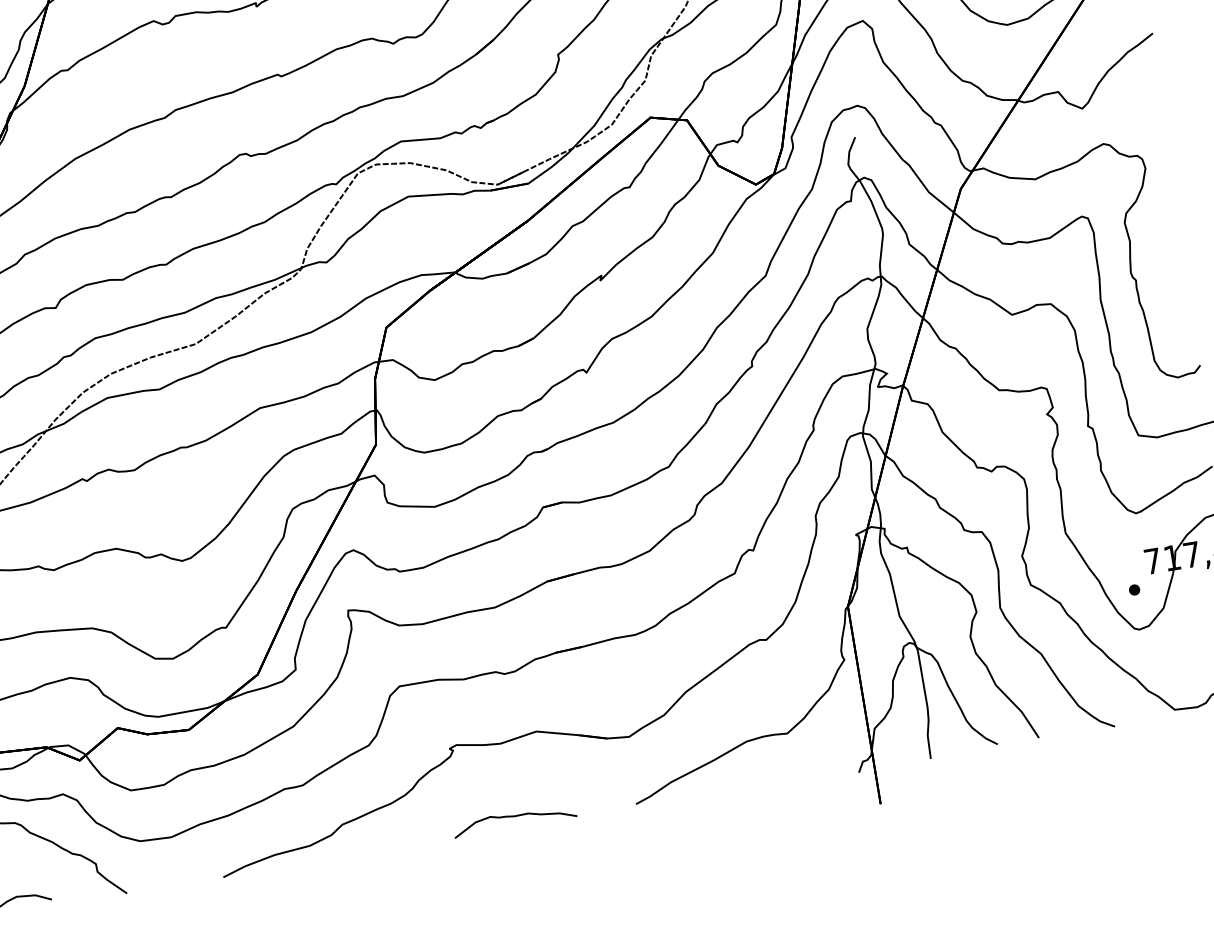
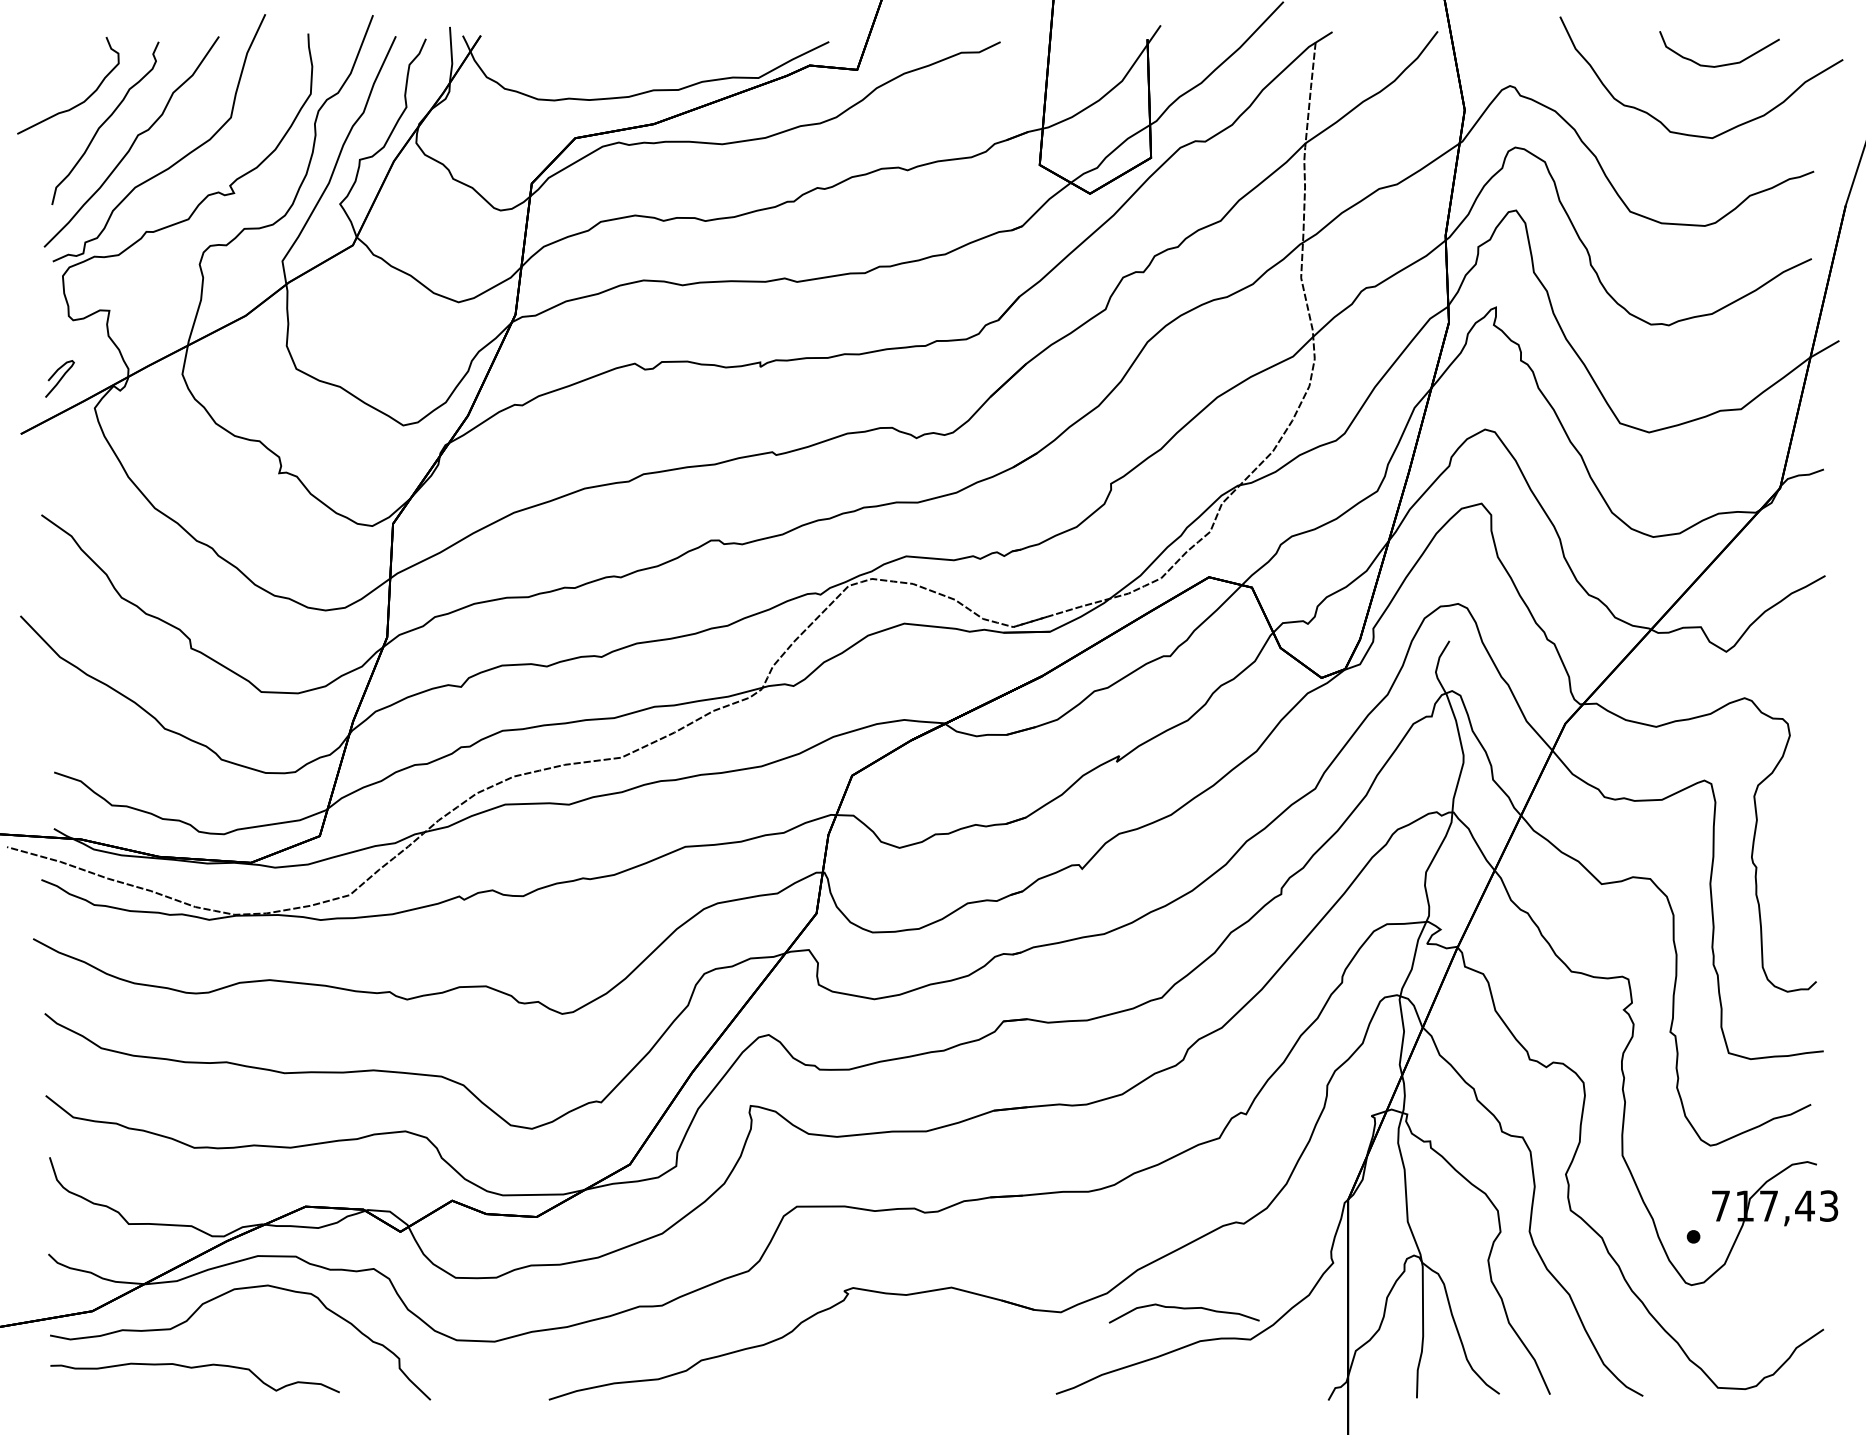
curve: (513, 817) -> (1183, 1309), moved

